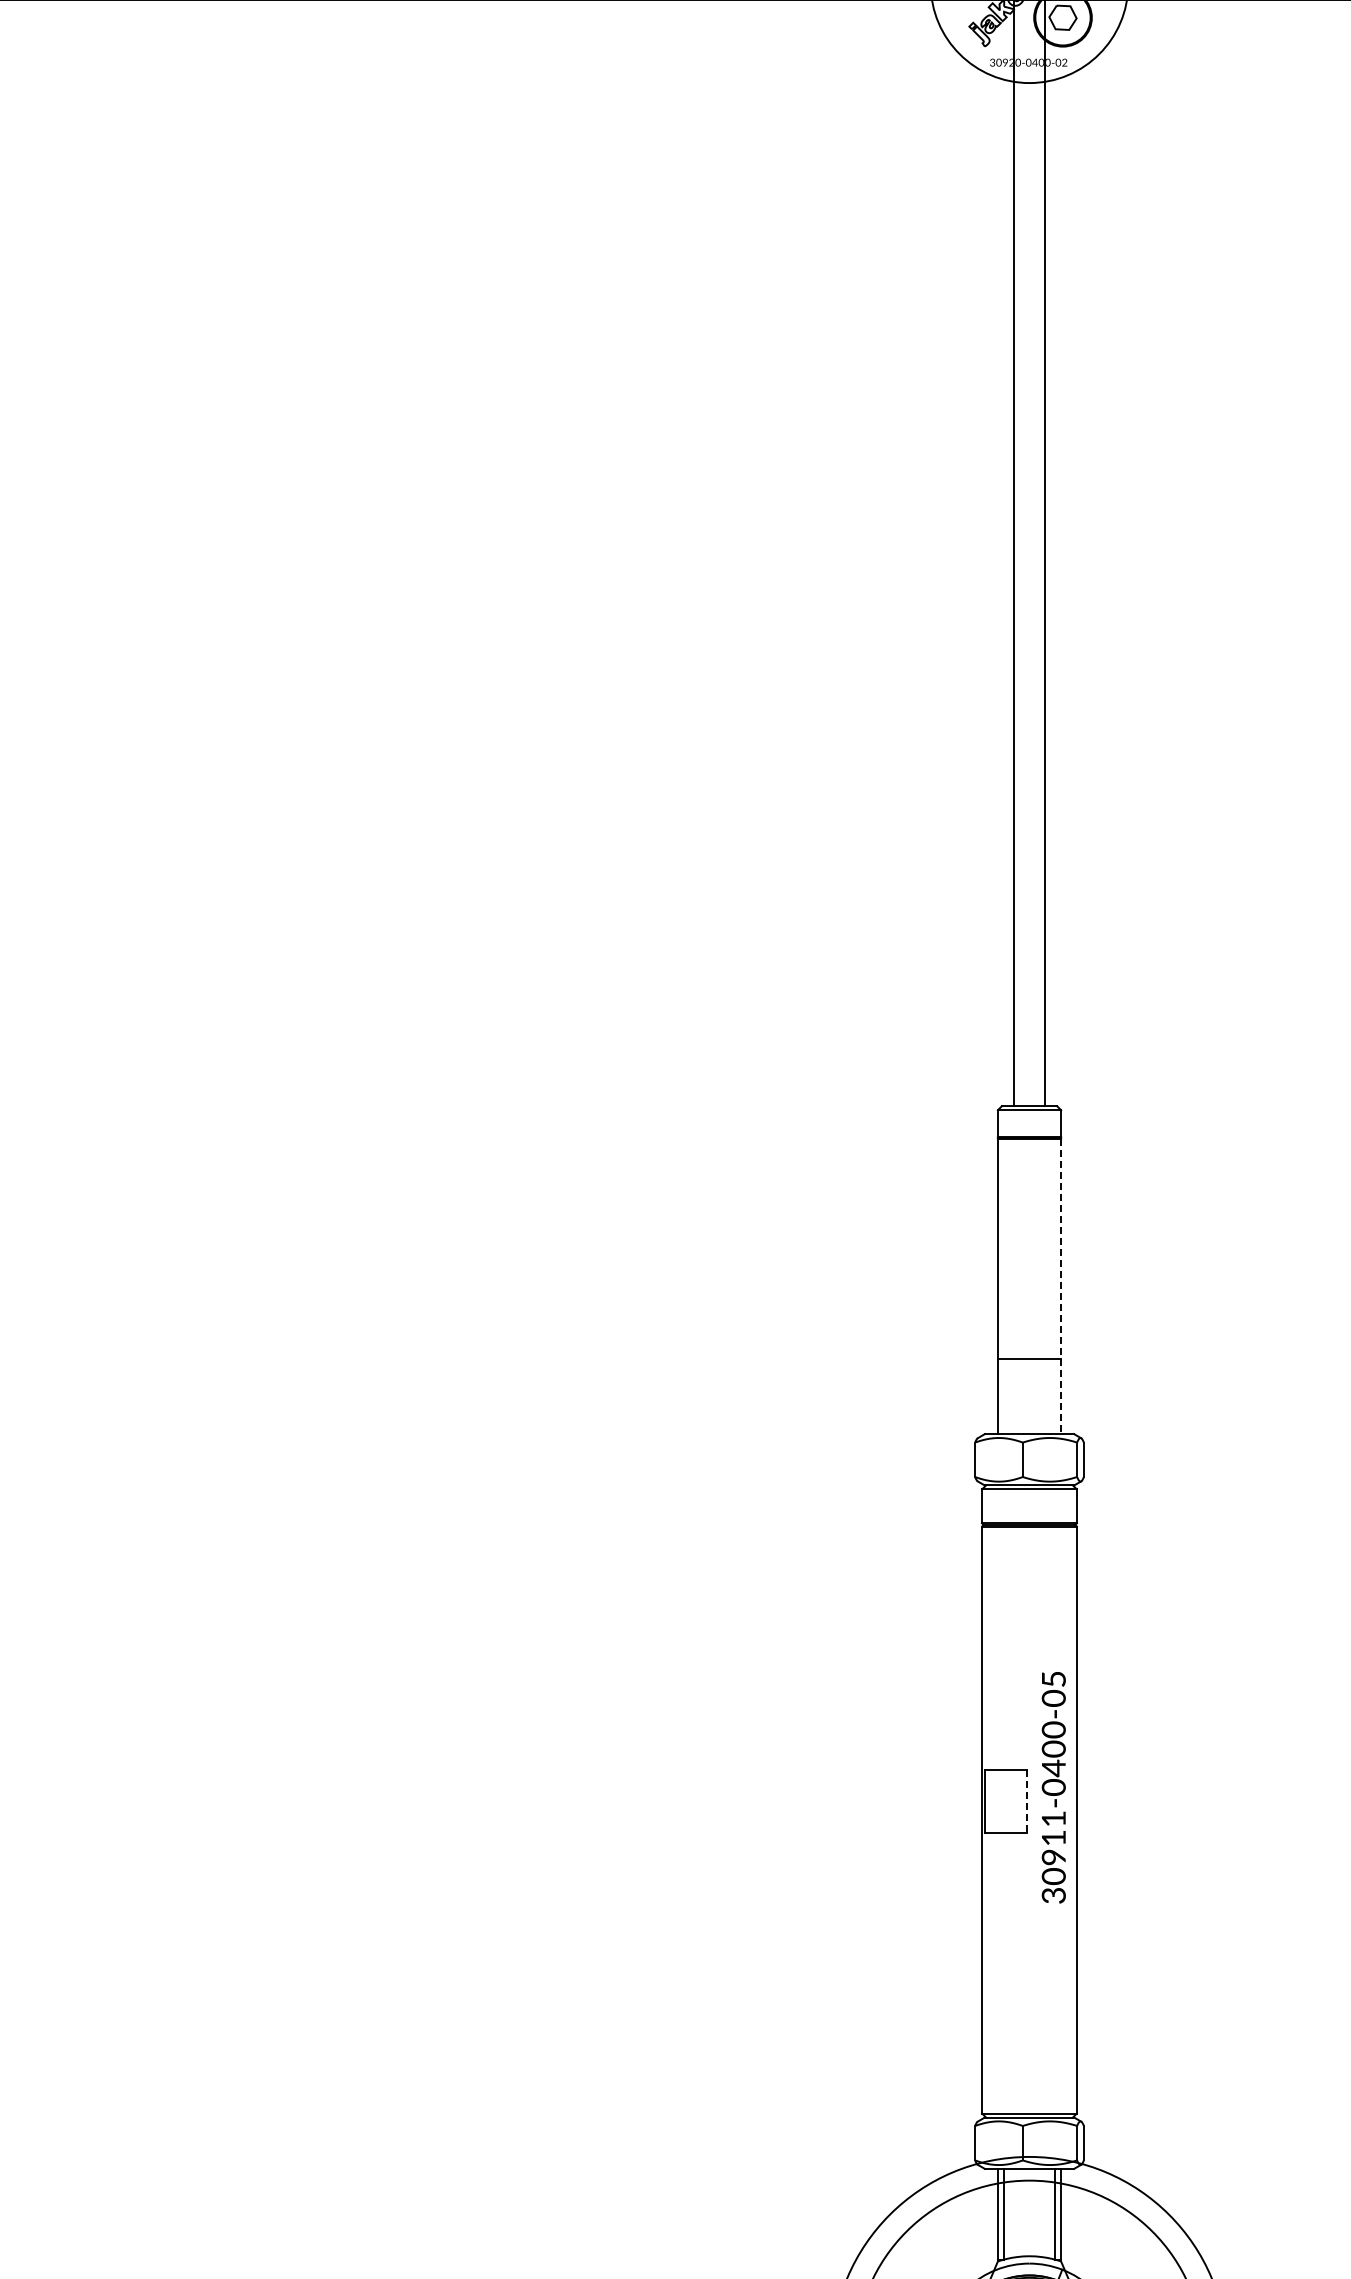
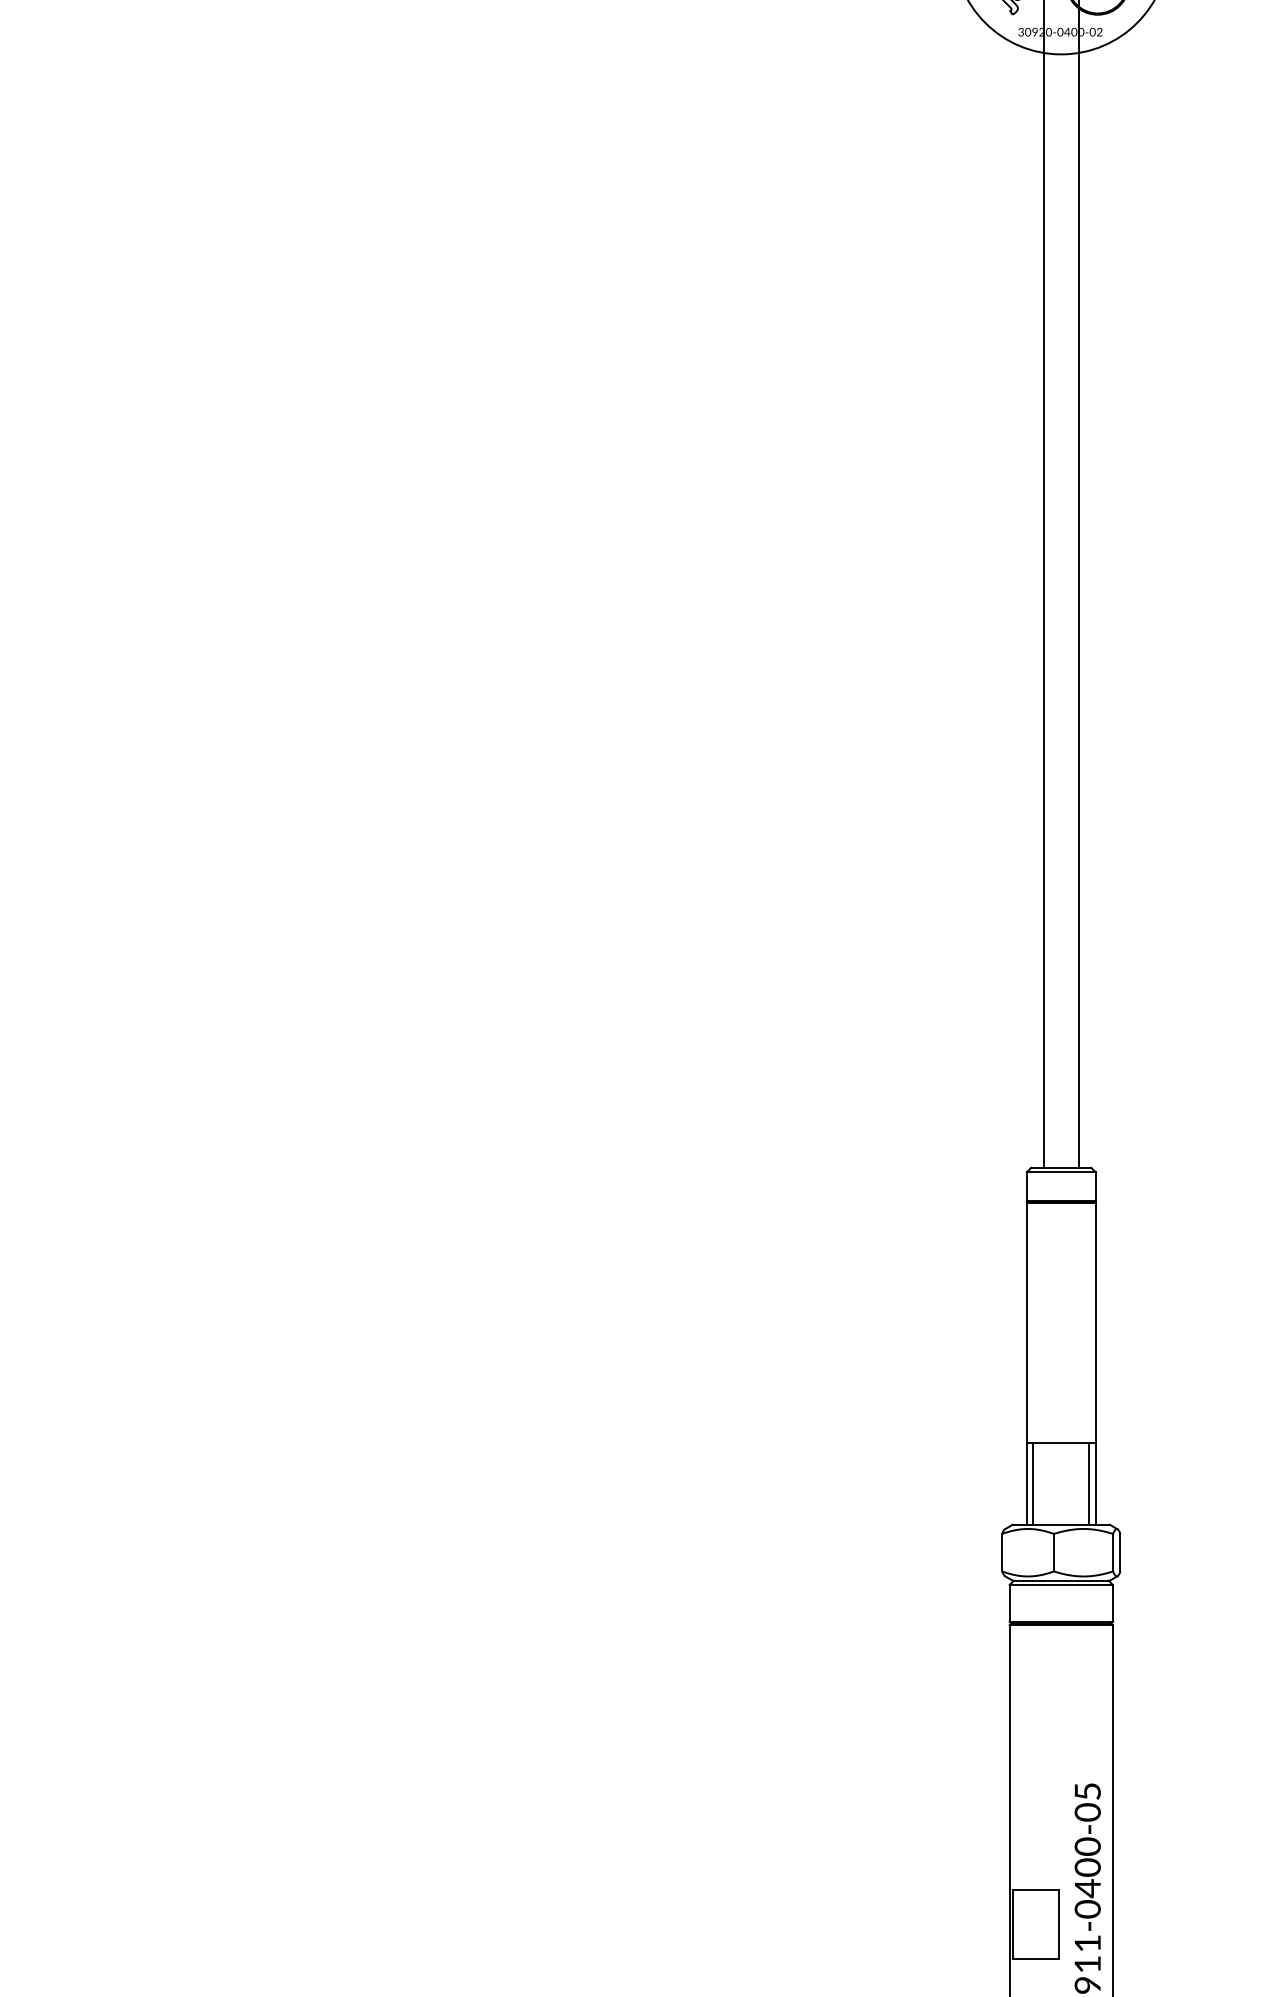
line: (1061, 1286) -> (1096, 1364), dashed -> solid
line: (1003, 1396) -> (1032, 1483), added
line: (1055, 1396) -> (1089, 1483), added
line: (1027, 1801) -> (1059, 1924), dashed -> solid

